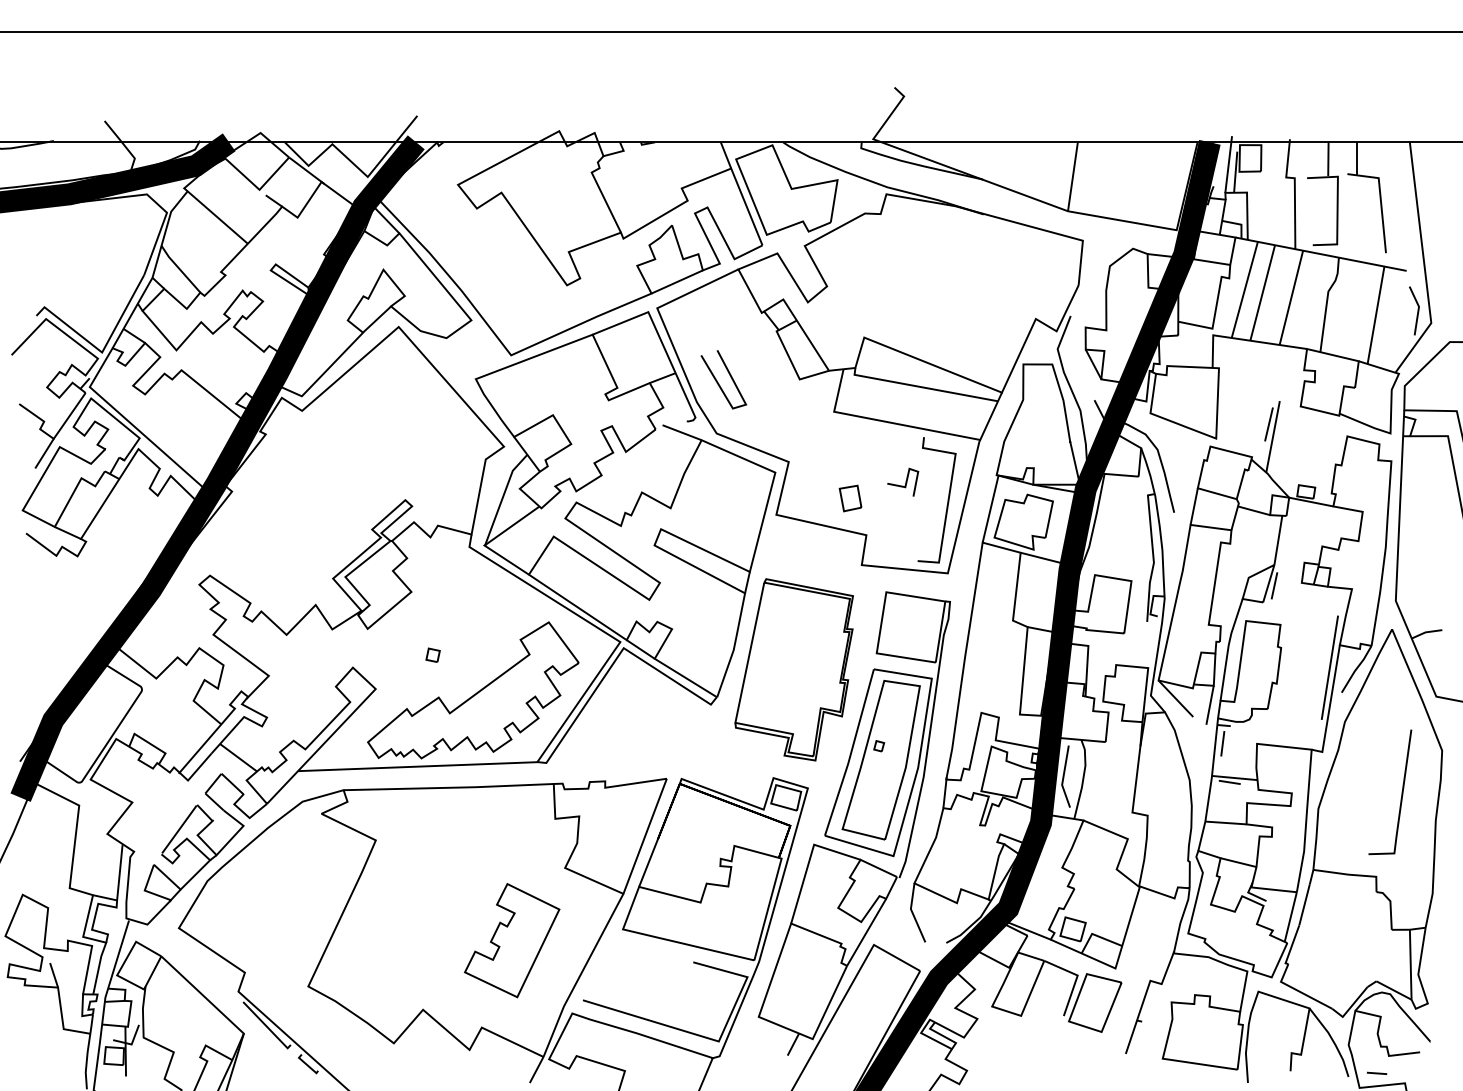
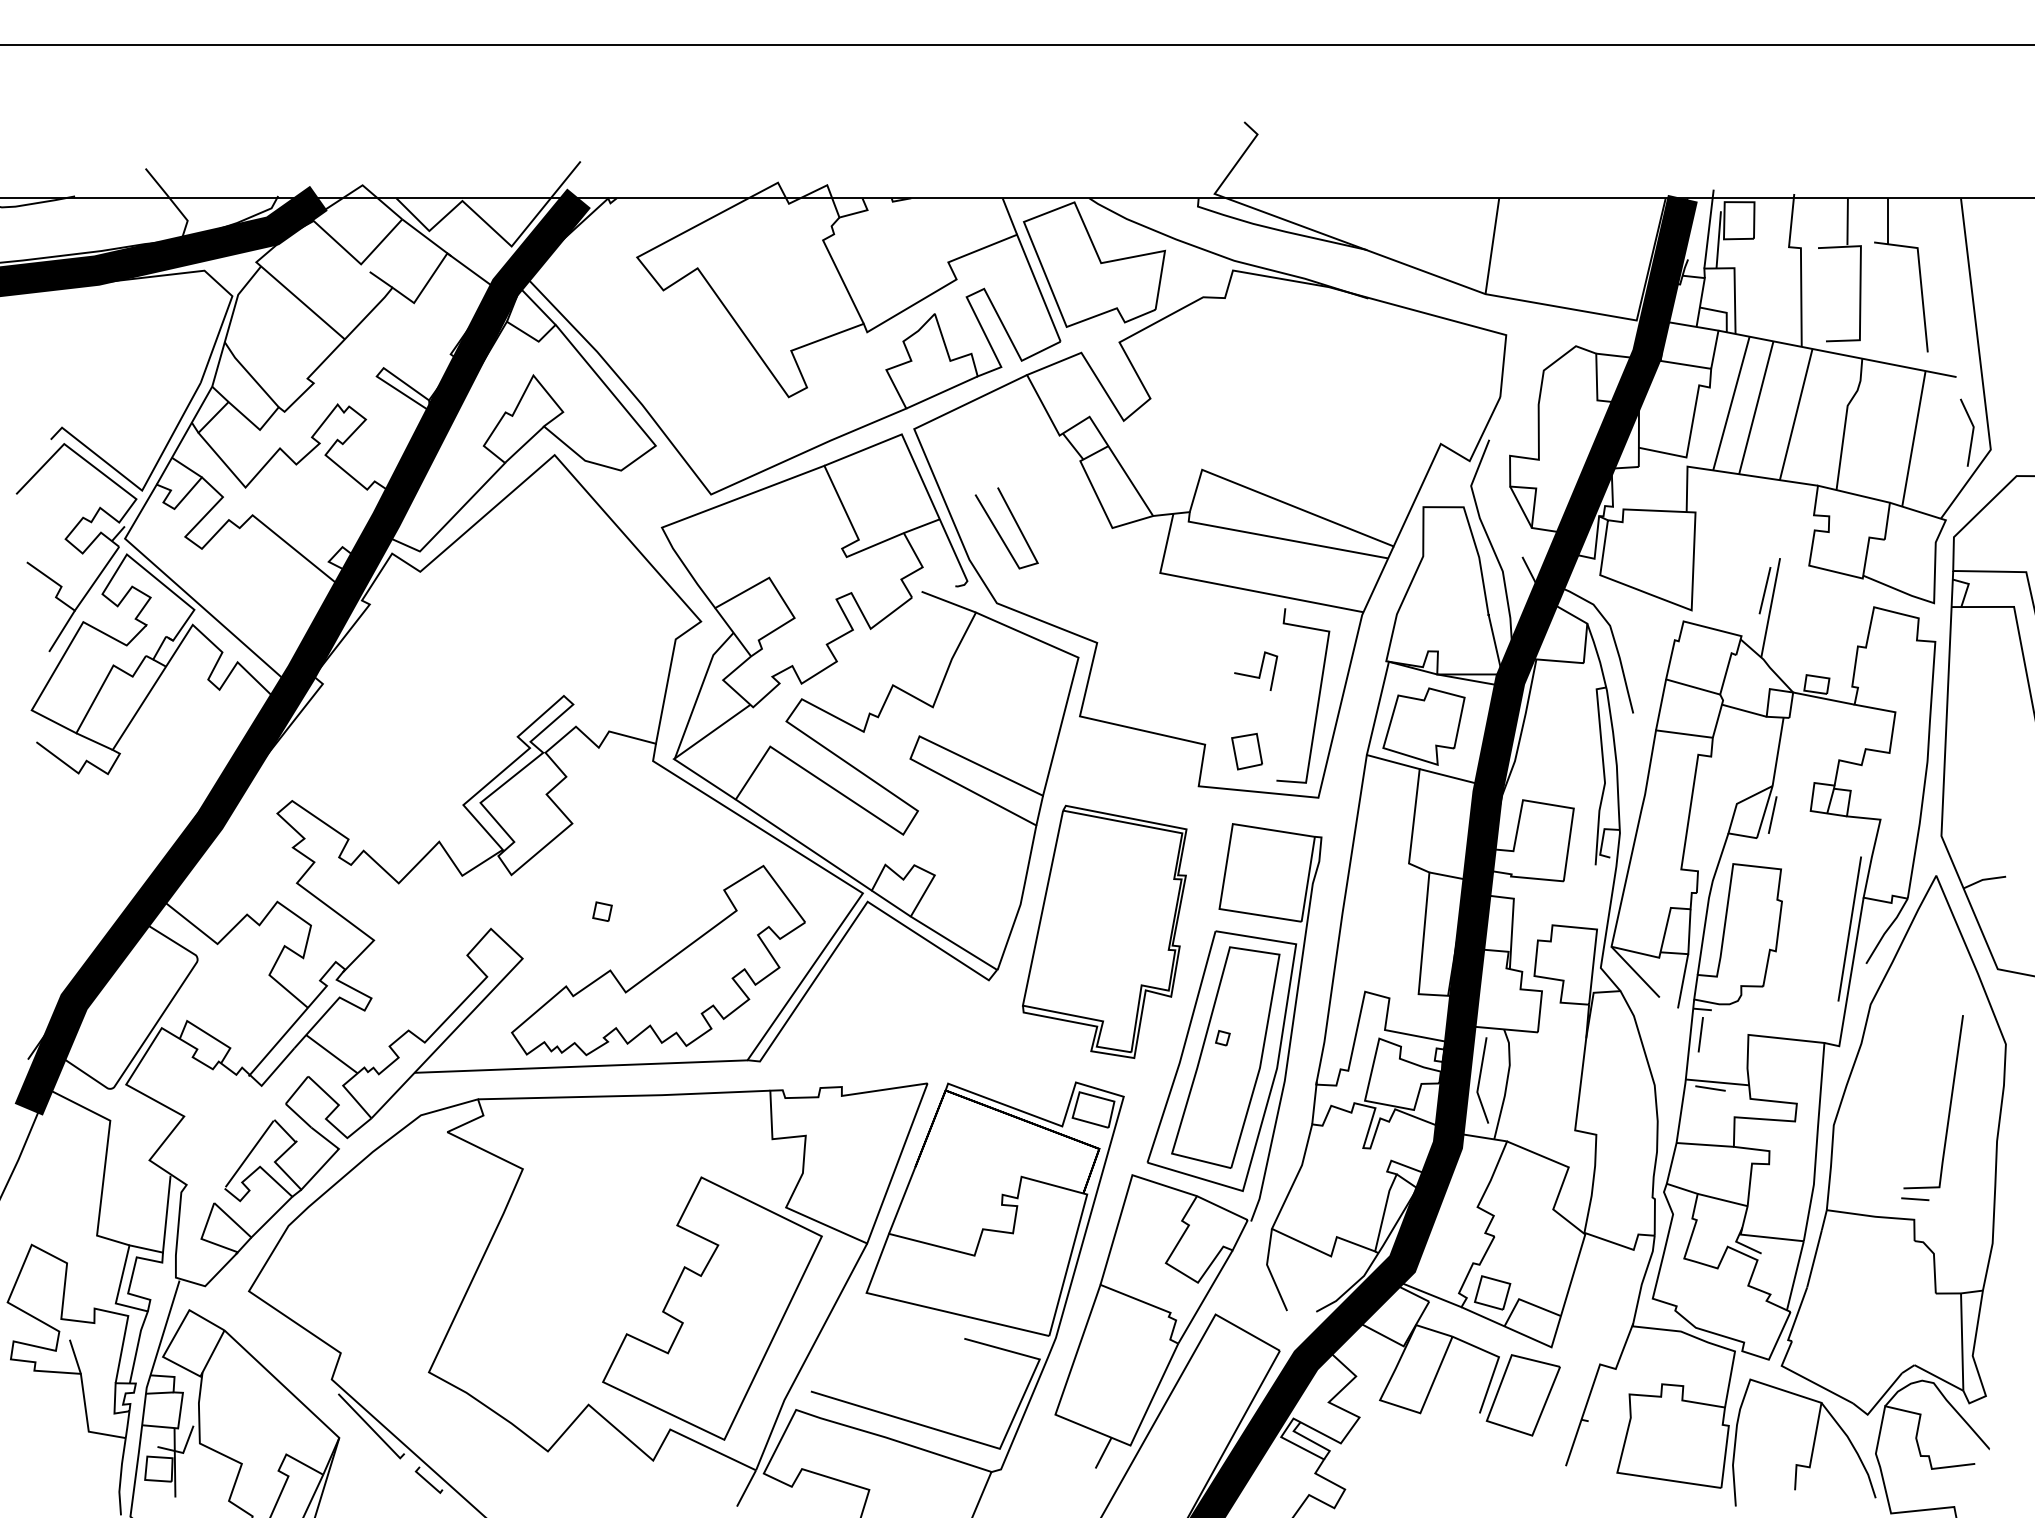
part: (850, 498) -> (1247, 751), moved
part: (512, 940) -> (712, 1308), size x1.67
line: (1377, 1073) -> (1915, 1199), moved

